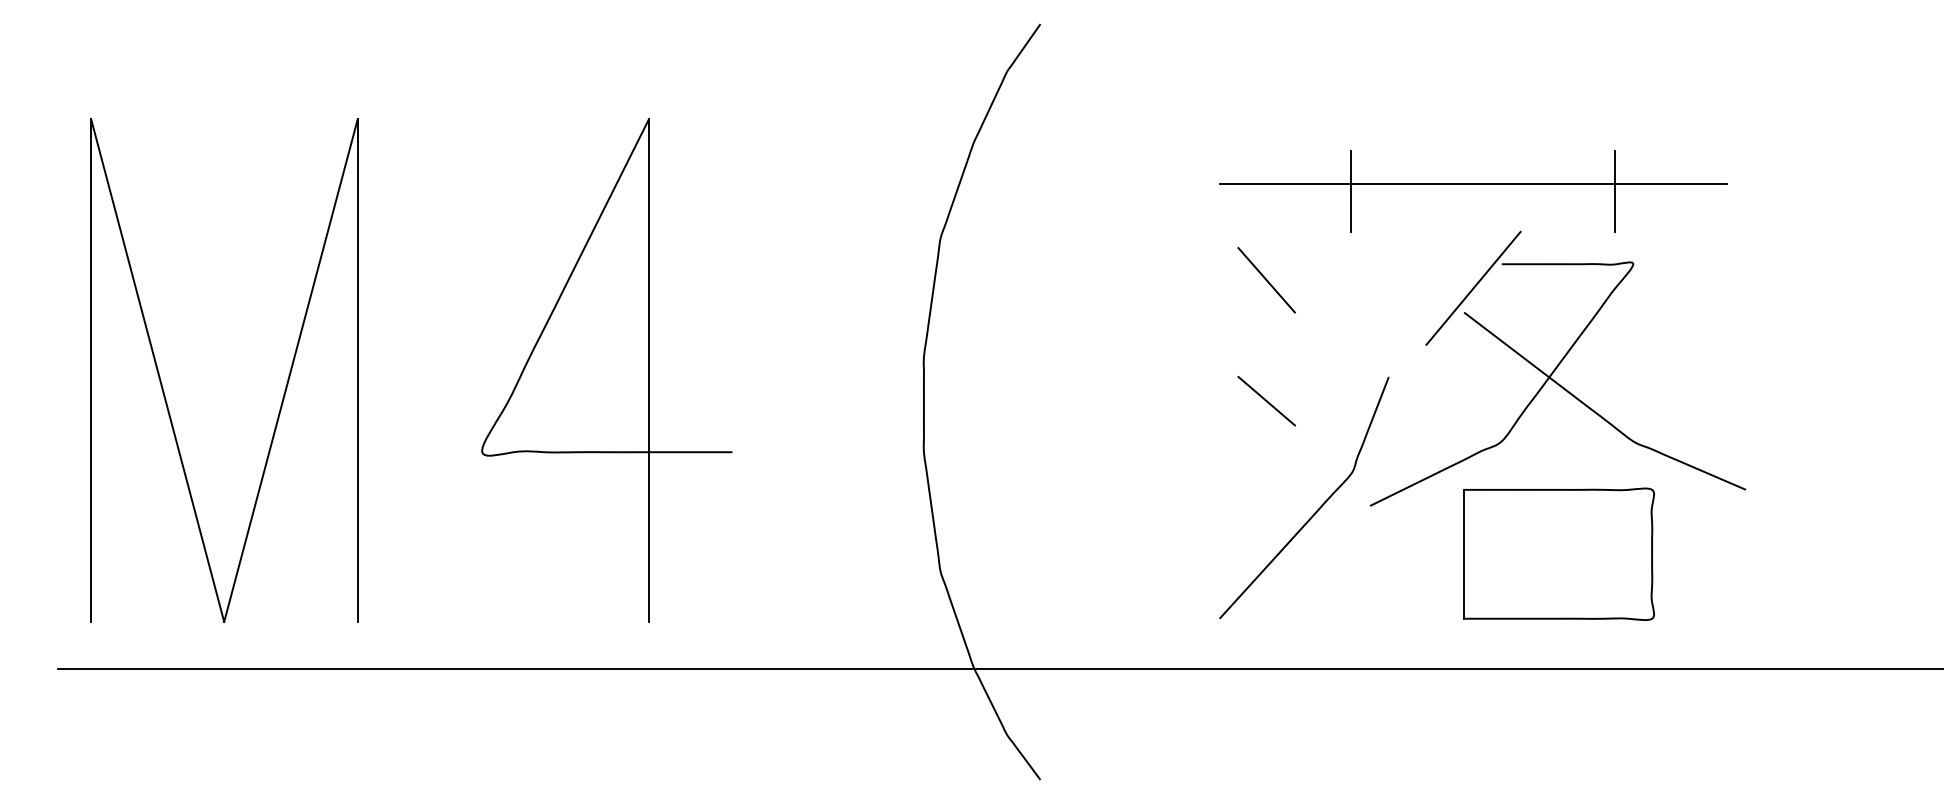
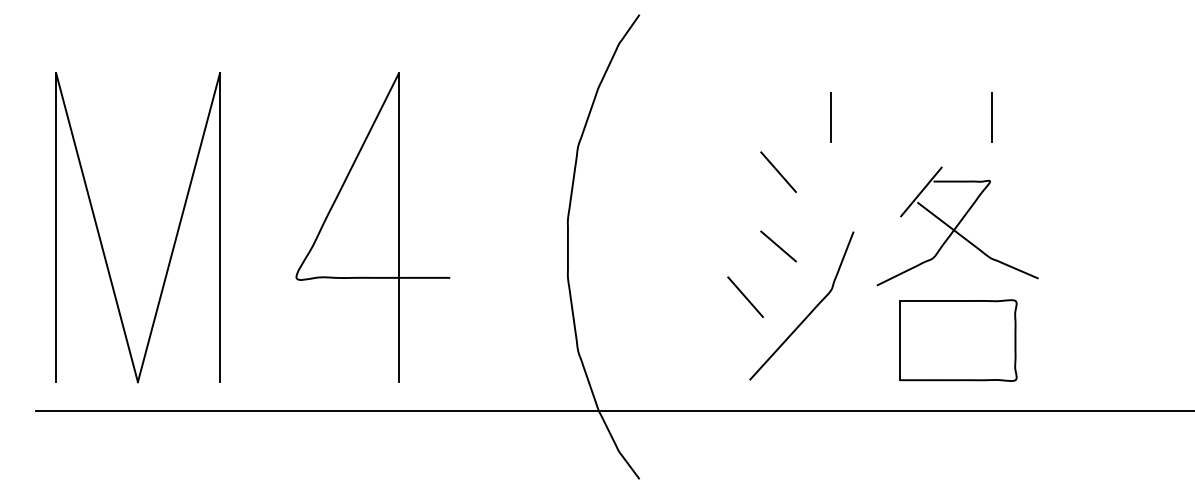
line: (1473, 183) -> (905, 112), removed
part: (1557, 368) -> (957, 226), size x0.7
line: (1212, 482) -> (745, 296), added

